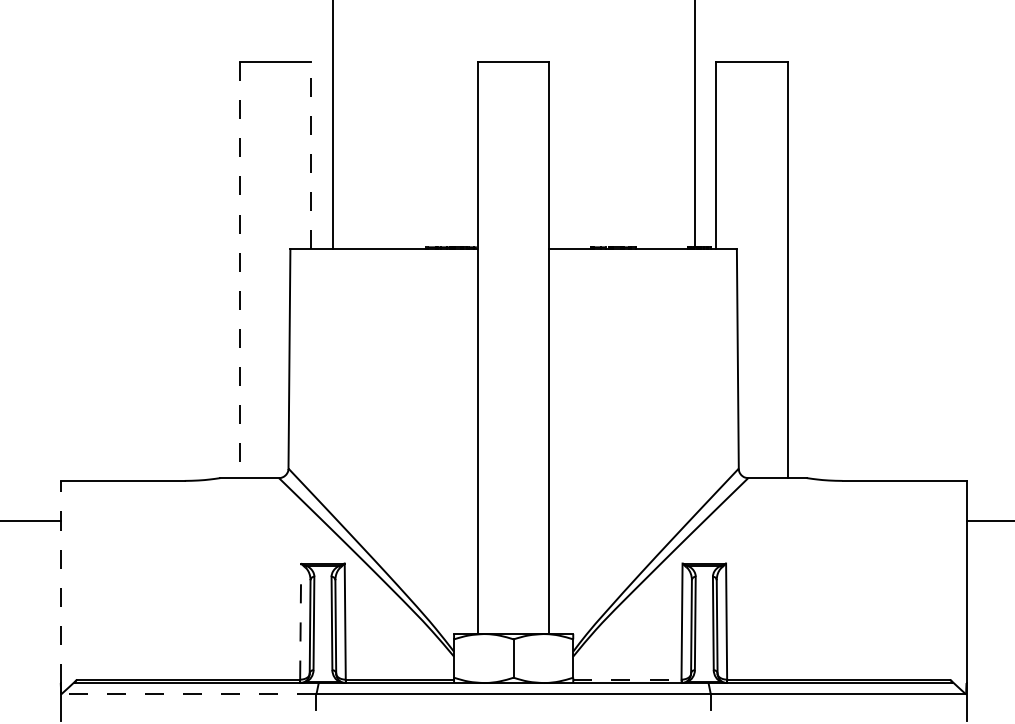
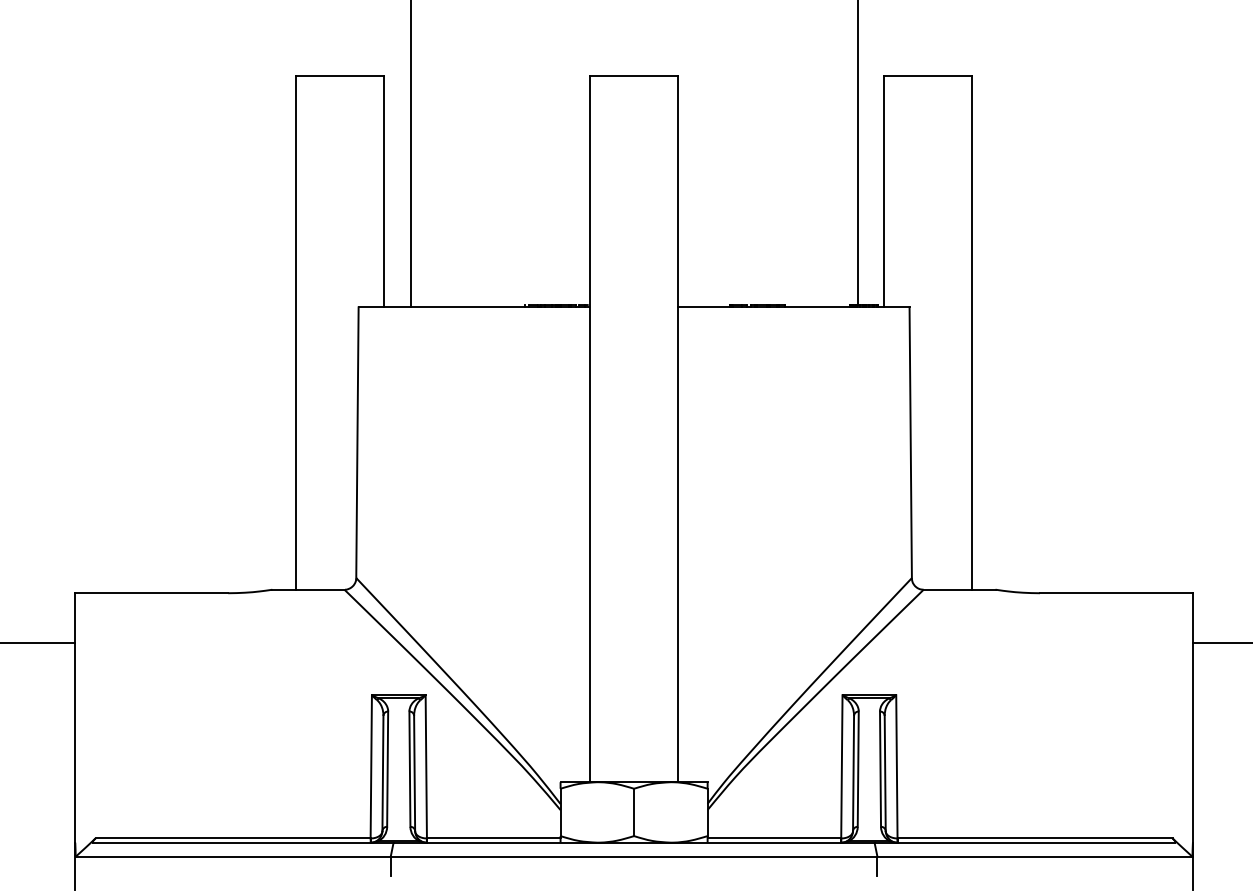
line: (311, 155) -> (384, 191), dashed -> solid
line: (239, 270) -> (295, 333), dashed -> solid
line: (60, 581) -> (75, 717), dashed -> solid
line: (300, 621) -> (371, 766), dashed -> solid
line: (627, 679) -> (774, 838), dashed -> solid
line: (189, 694) -> (233, 856), dashed -> solid

